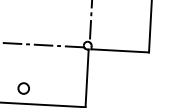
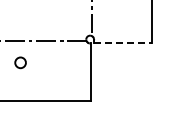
line: (119, 51) -> (122, 43), solid -> dashed
circle: (23, 88) -> (20, 62), moved

